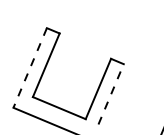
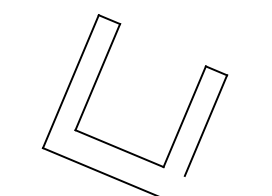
line: (30, 68) -> (71, 82), dashed -> solid
line: (111, 94) -> (206, 125), dashed -> solid

